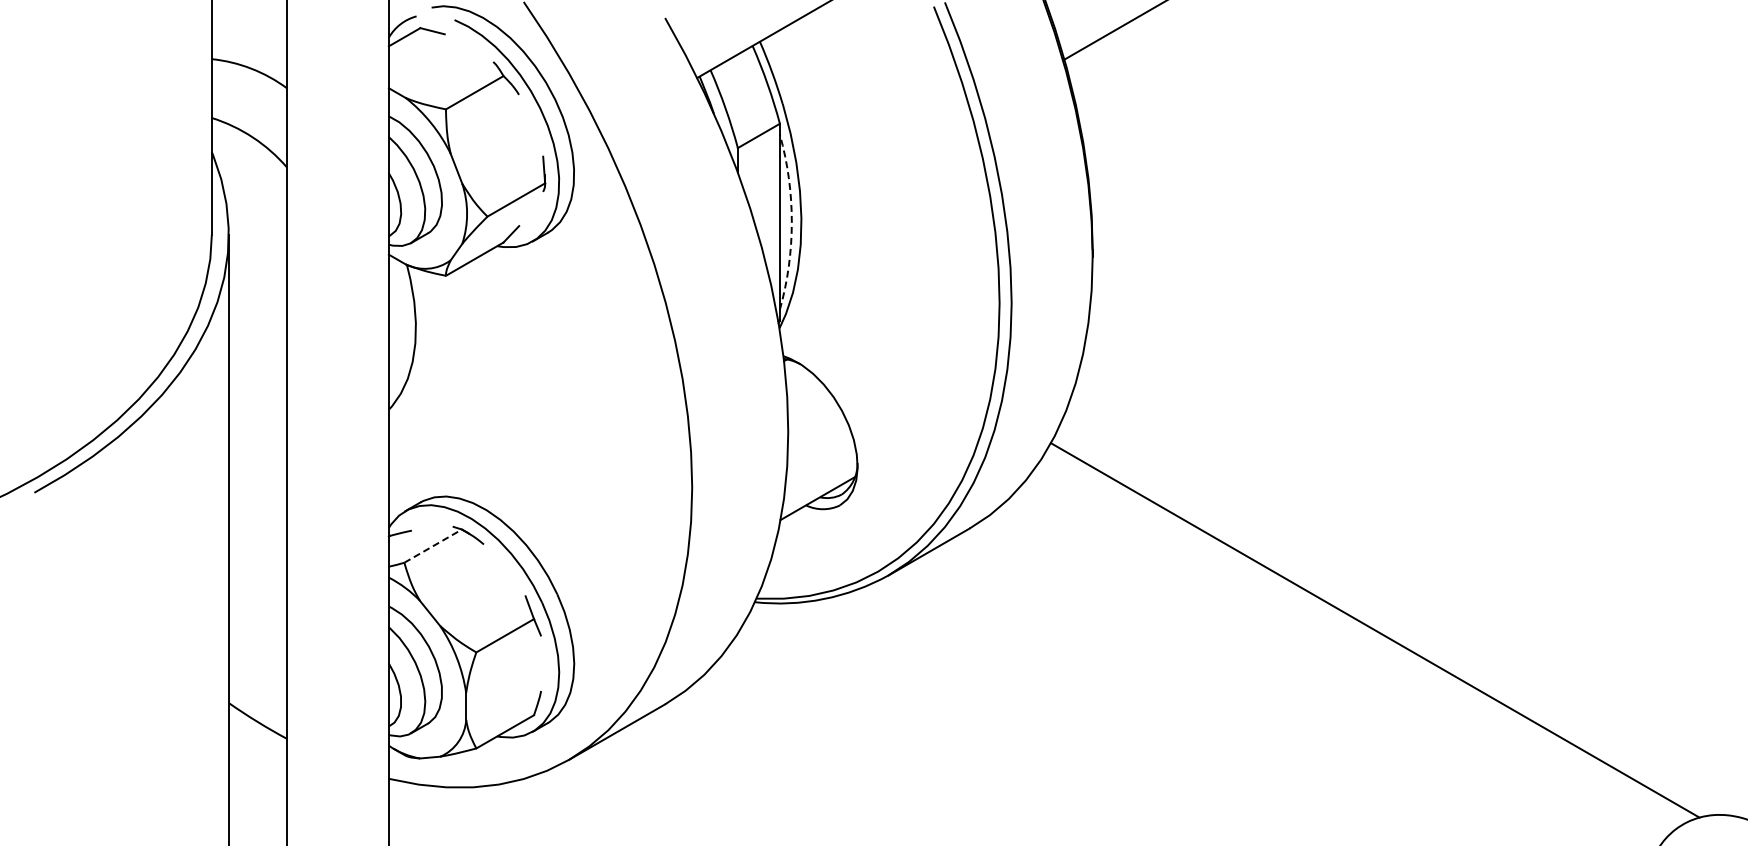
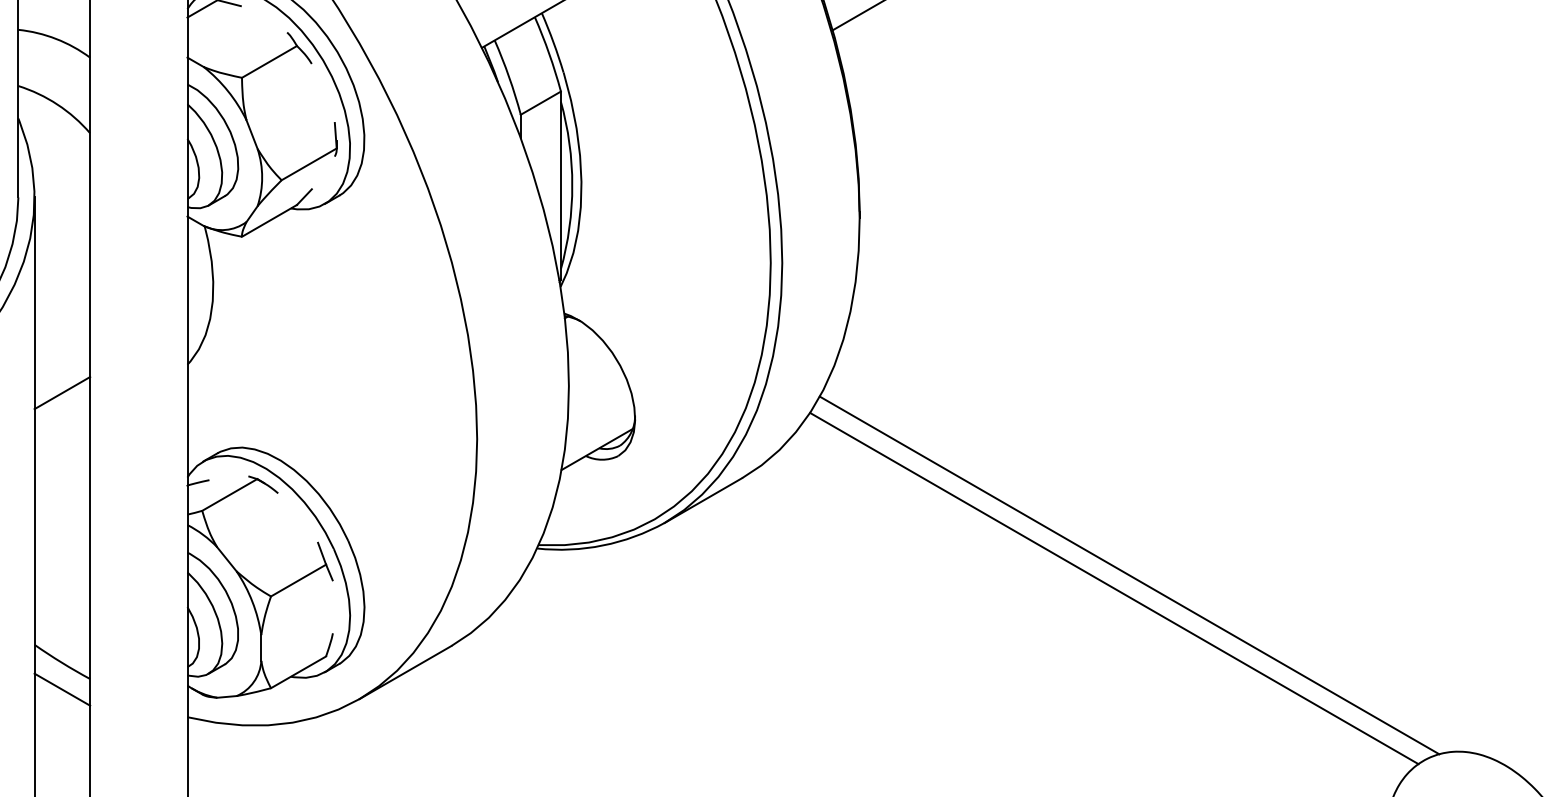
arc: (791, 222) -> (572, 185), dashed -> solid
line: (257, 439) -> (61, 393), added
line: (433, 545) -> (230, 494), dashed -> solid
line: (1358, 644) -> (1113, 588), added
line: (257, 749) -> (61, 689), added

